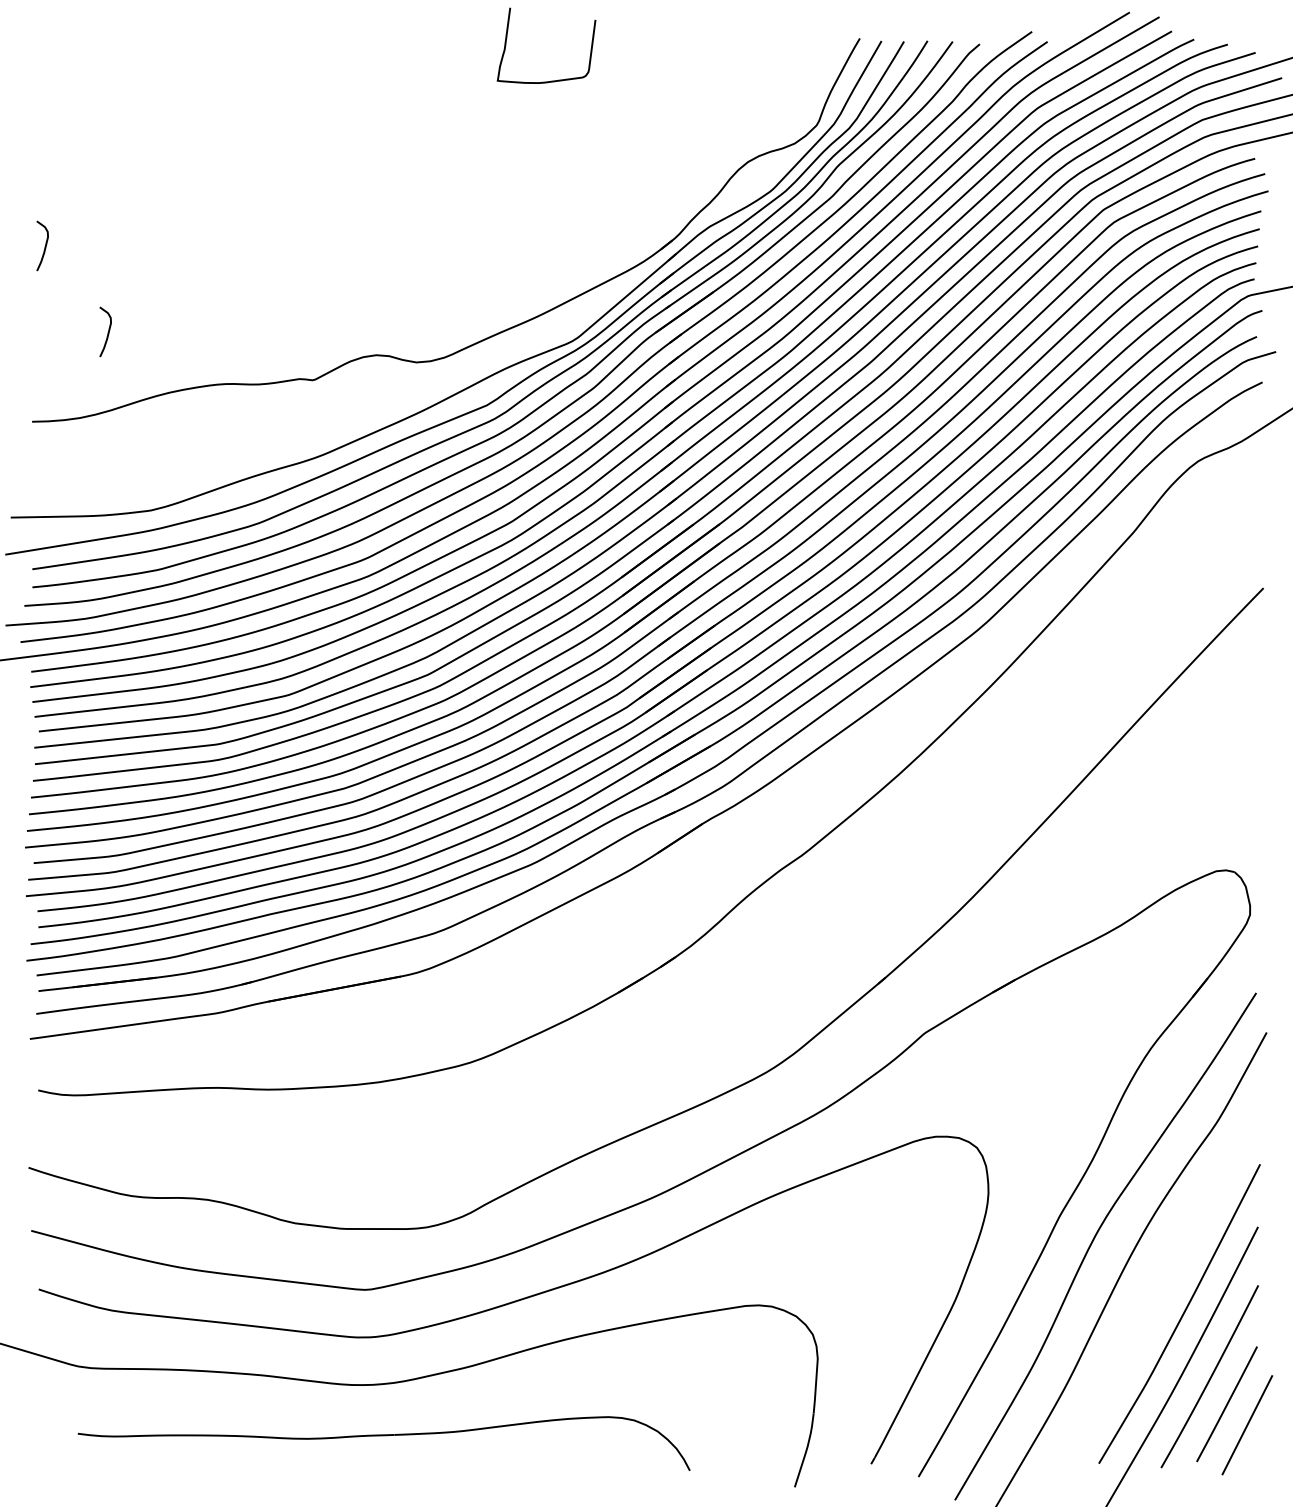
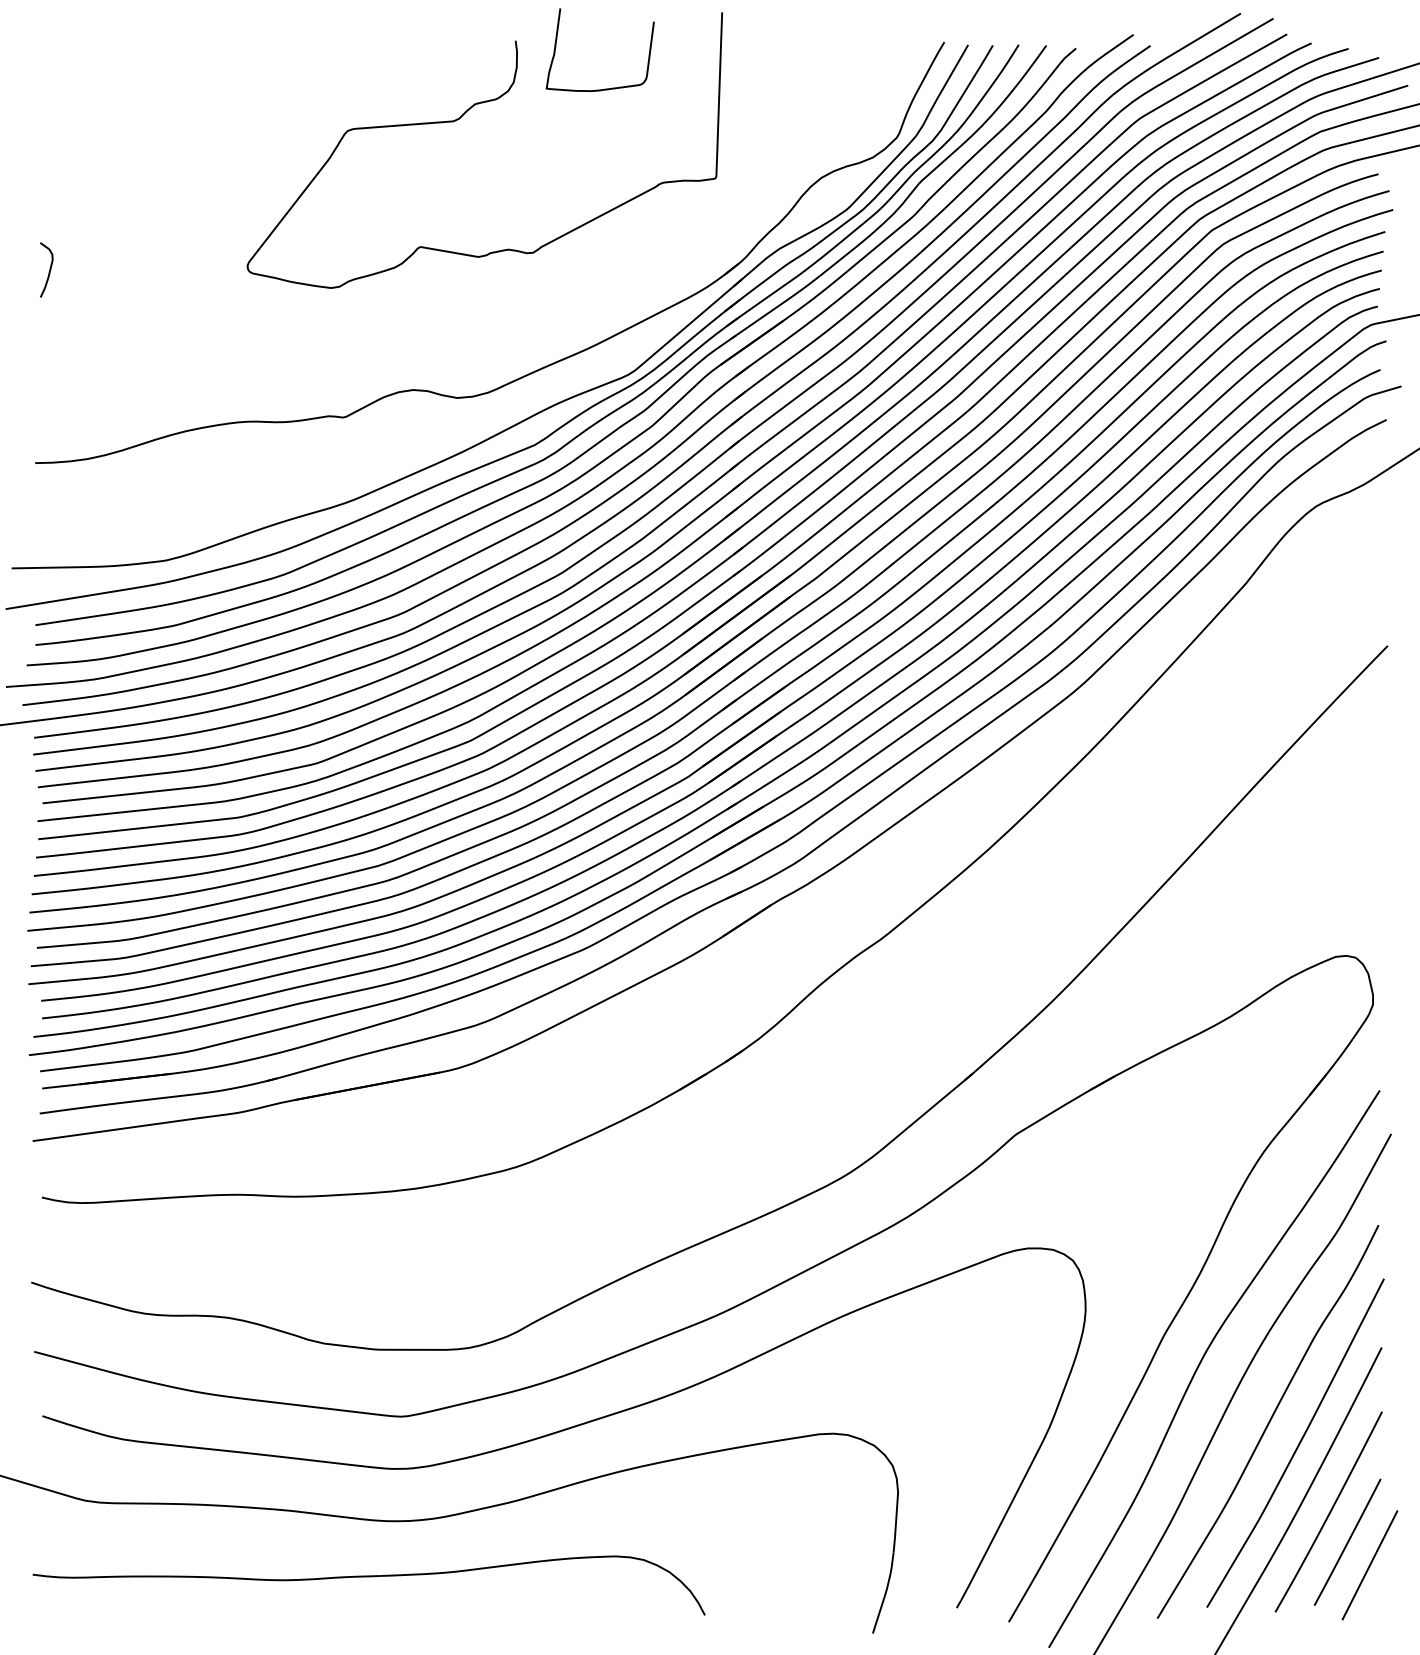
curve: (418, 109) -> (459, 120), added
curve: (107, 332) -> (117, 365), removed
curve: (1154, 1294) -> (1267, 1421), added
part: (383, 1436) -> (368, 1577), moved

